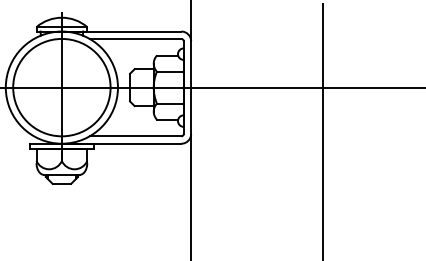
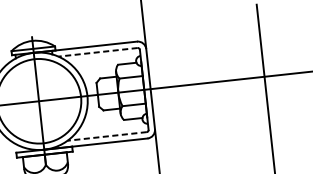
line: (135, 38) -> (97, 51), solid -> dashed
line: (135, 136) -> (107, 136), solid -> dashed

